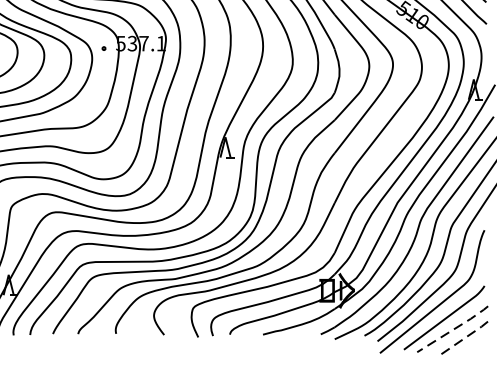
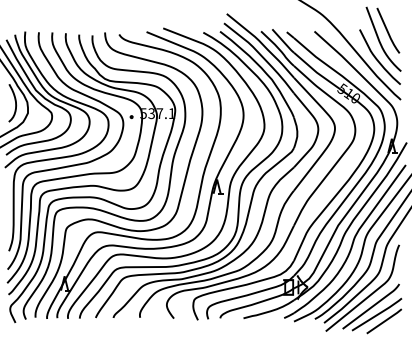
line: (453, 329) -> (377, 314), dashed -> solid
line: (463, 339) -> (384, 321), dashed -> solid

